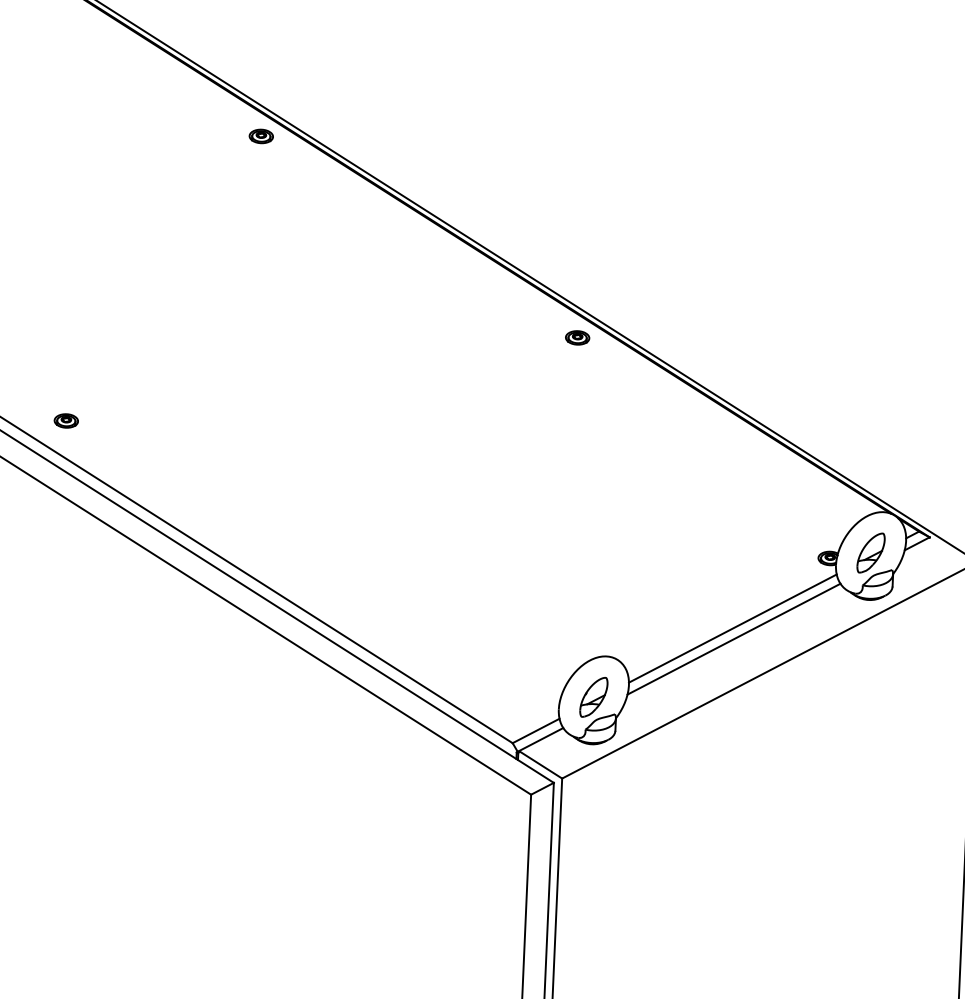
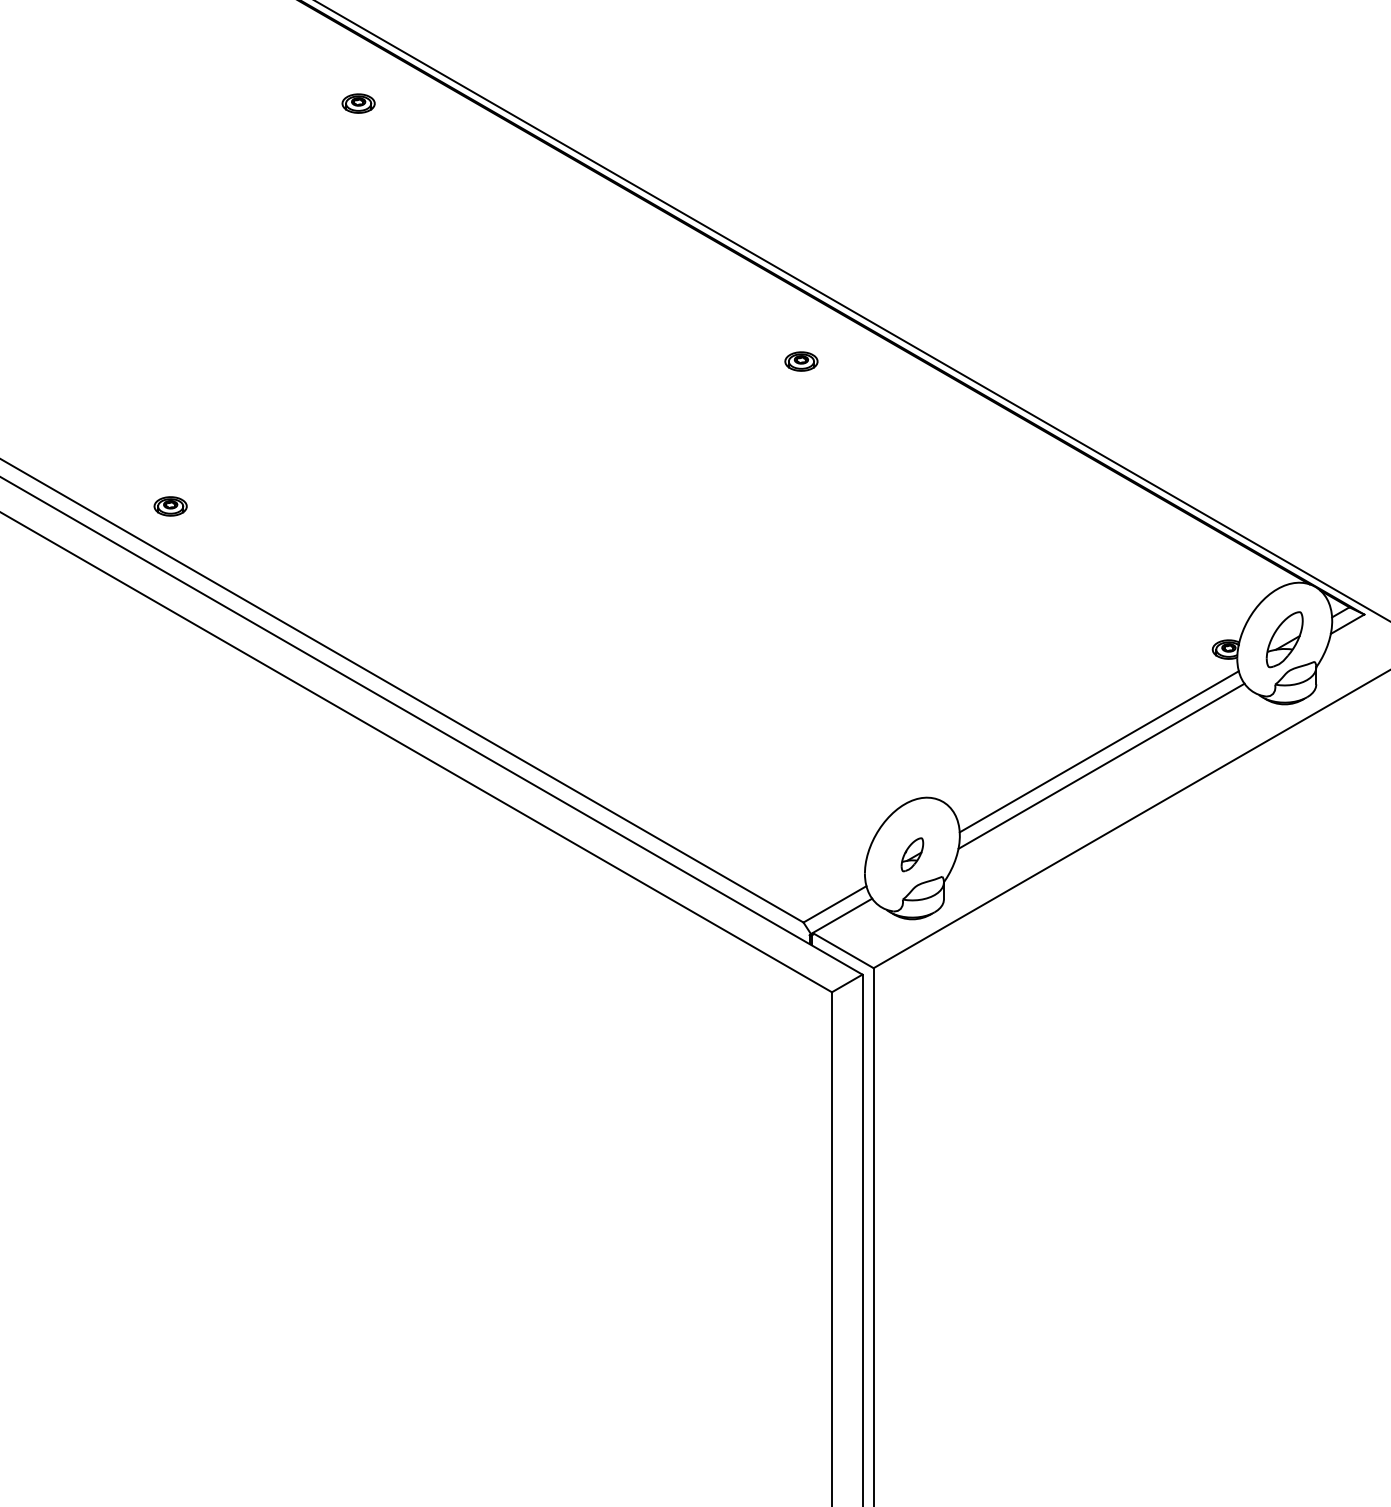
part: (261, 136) -> (358, 103), moved
part: (577, 337) -> (801, 361), moved
part: (593, 697) -> (912, 854), size x0.6

